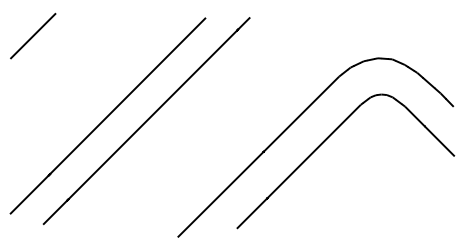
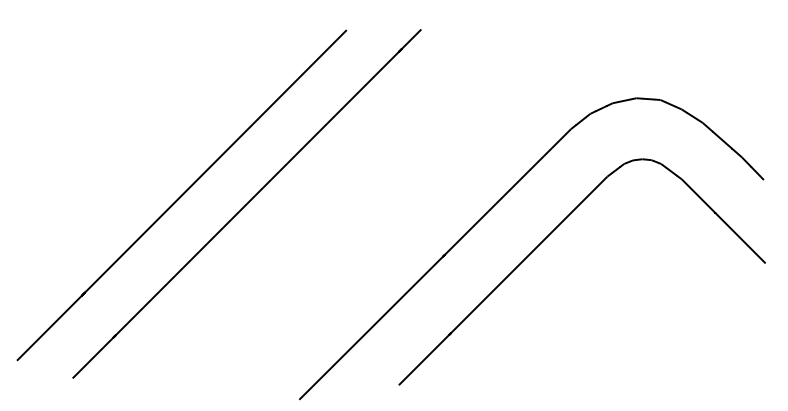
line: (33, 35) -> (56, 59), removed

